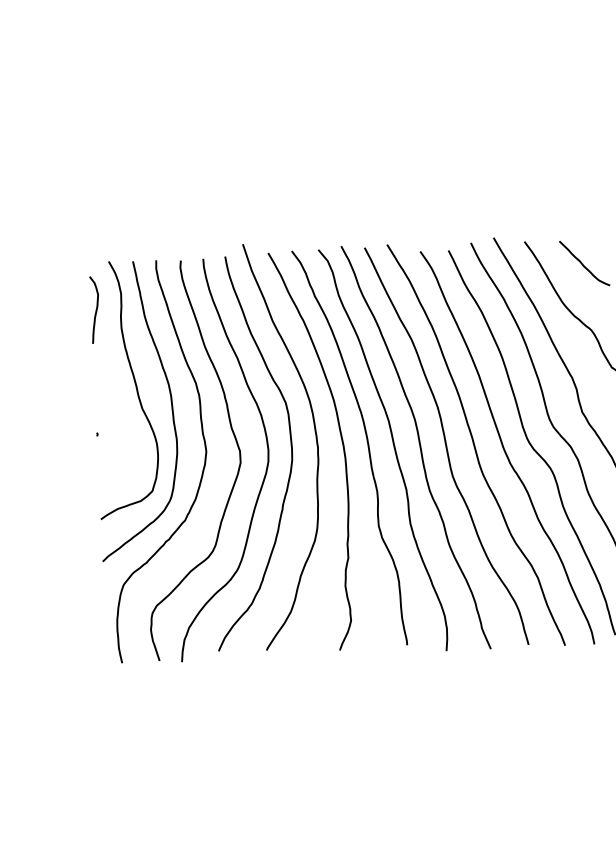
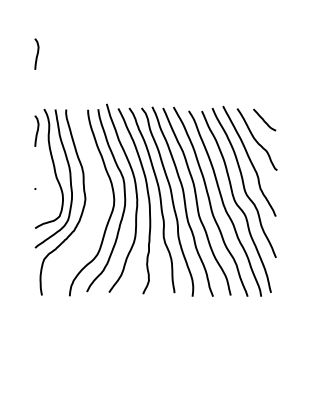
curve: (86, 142) -> (36, 53), added
curve: (234, 442) -> (98, 195), removed

